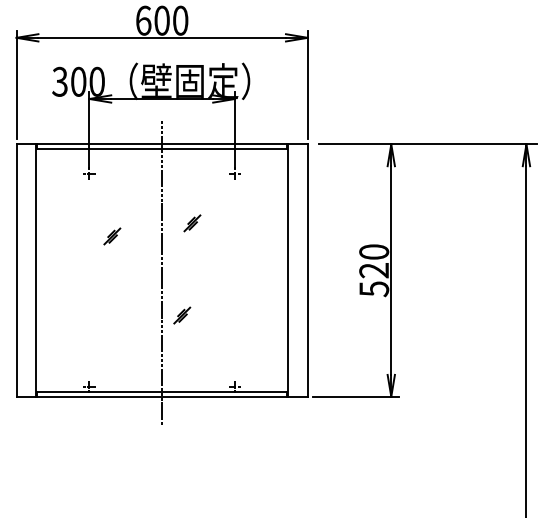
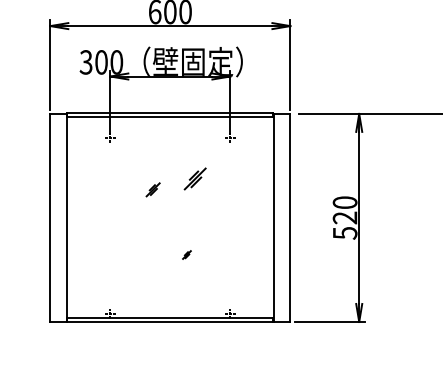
part: (192, 223) -> (195, 179), size x1.6
part: (112, 236) -> (153, 189), moved
line: (162, 273) -> (170, 220), removed
part: (182, 315) -> (187, 255), size x0.6

